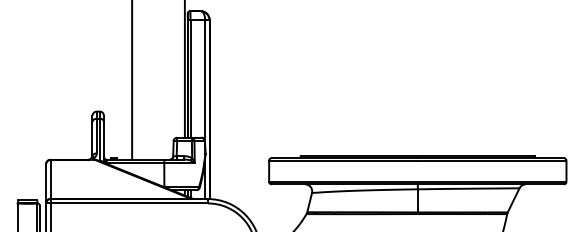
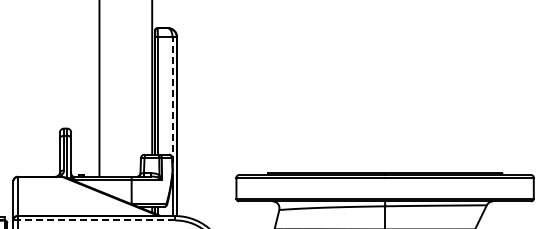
line: (205, 82) -> (172, 99), solid -> dashed
line: (129, 203) -> (96, 220), solid -> dashed

